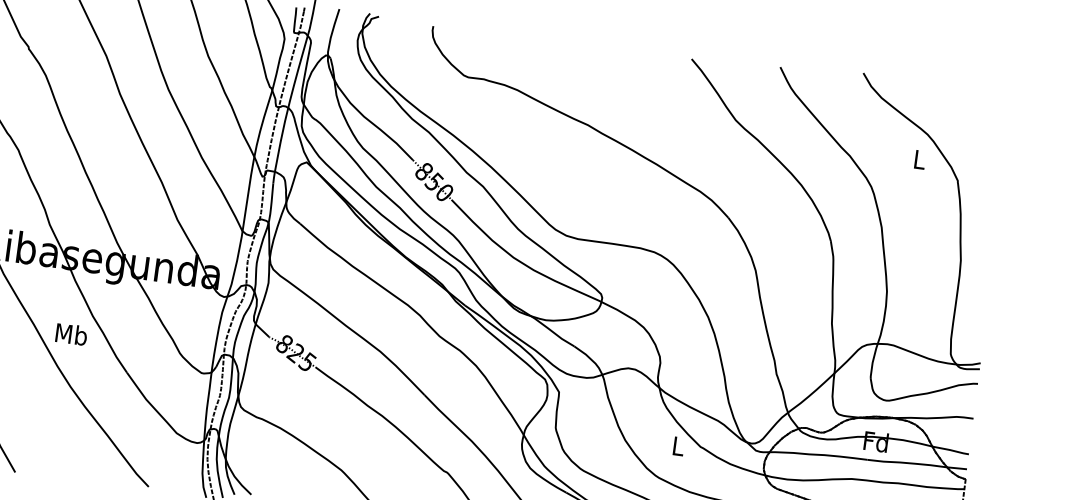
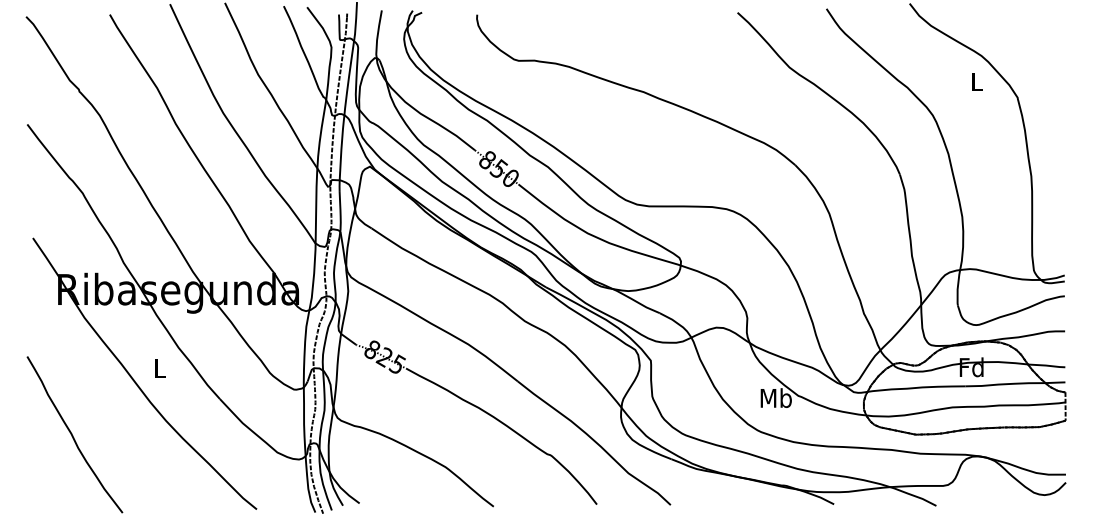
text: (71, 334) -> (159, 368), Mb -> L
text: (677, 445) -> (775, 397), L -> Mb

